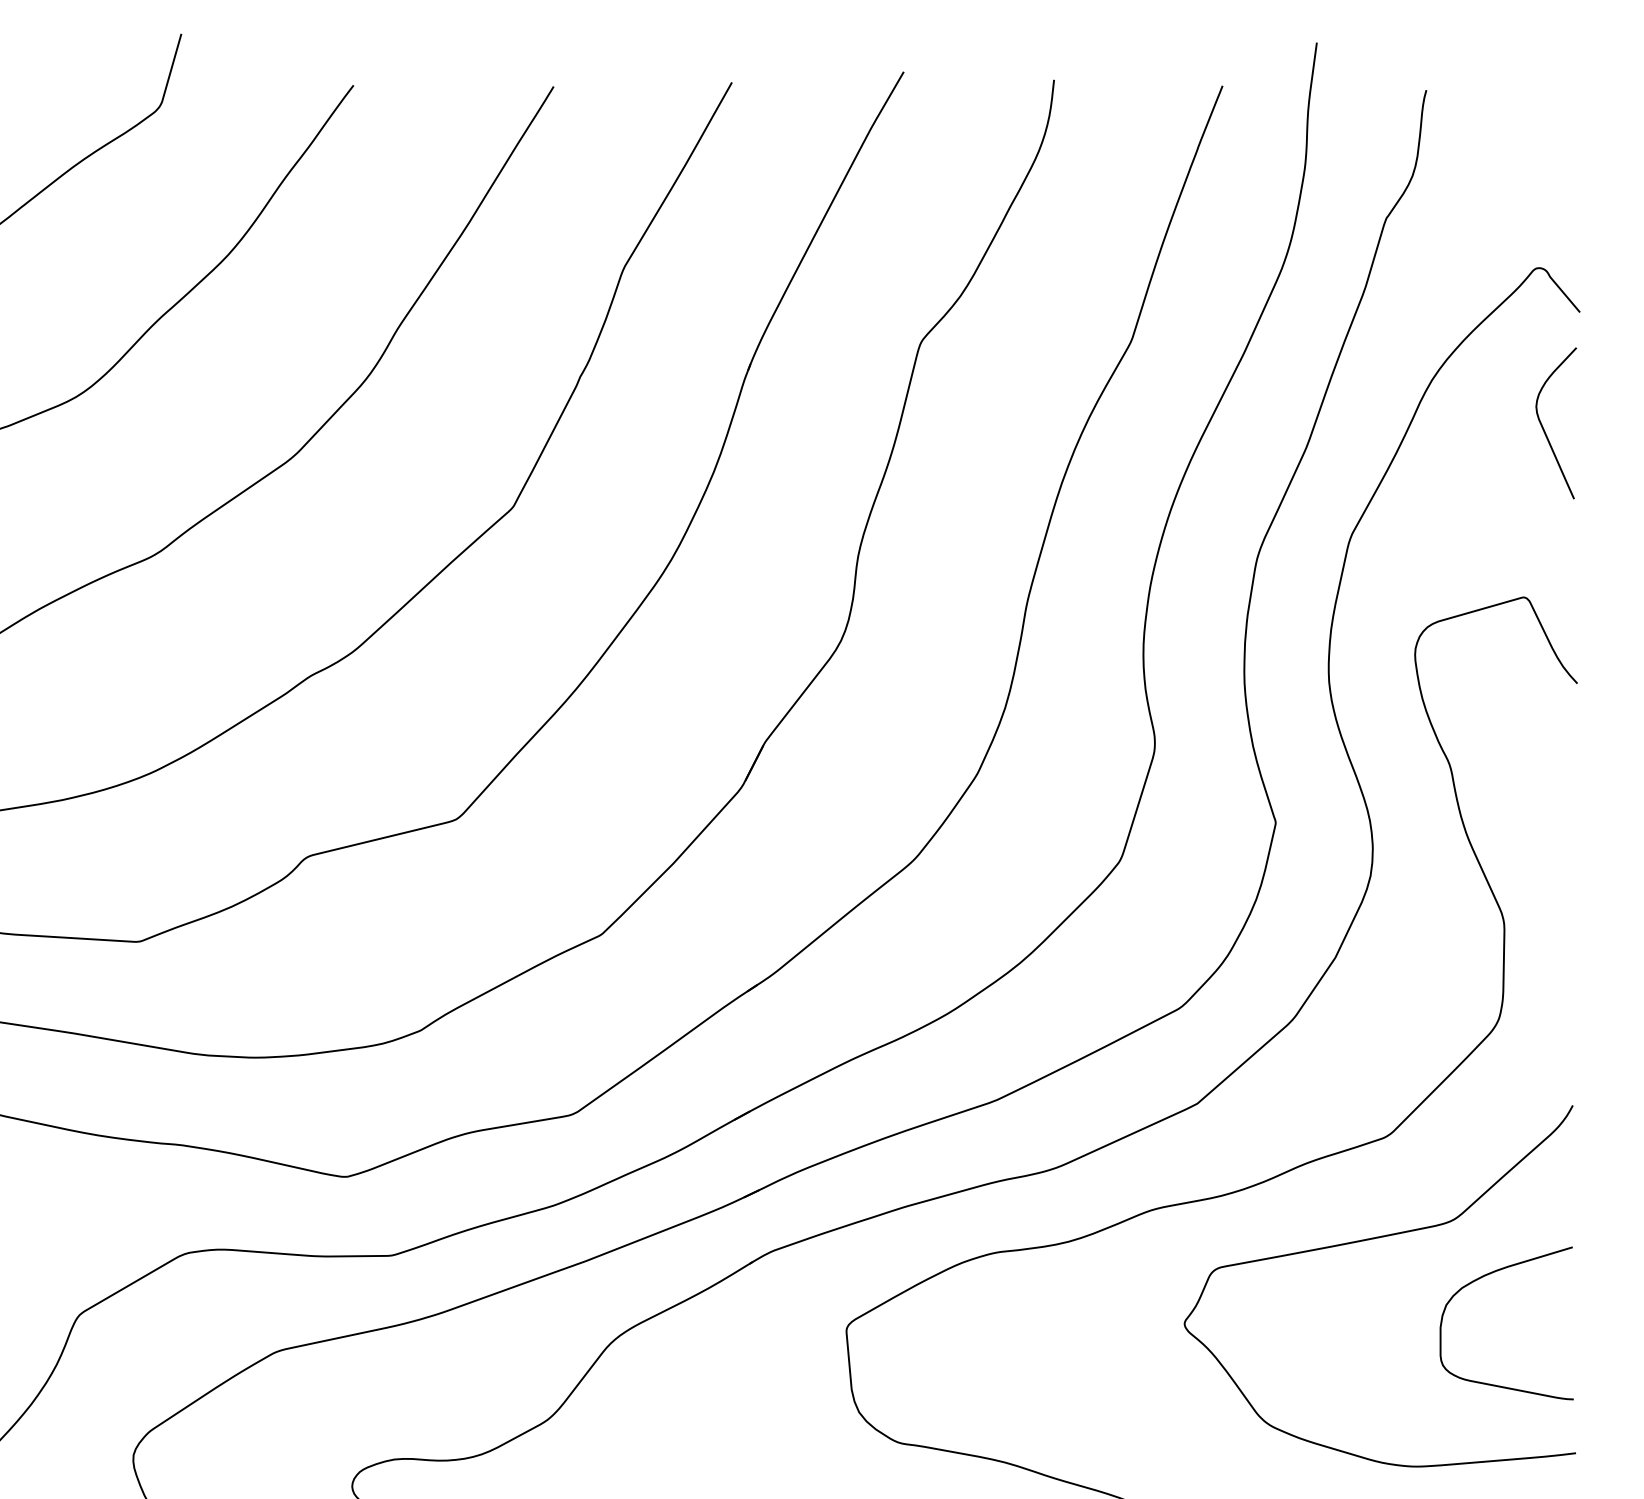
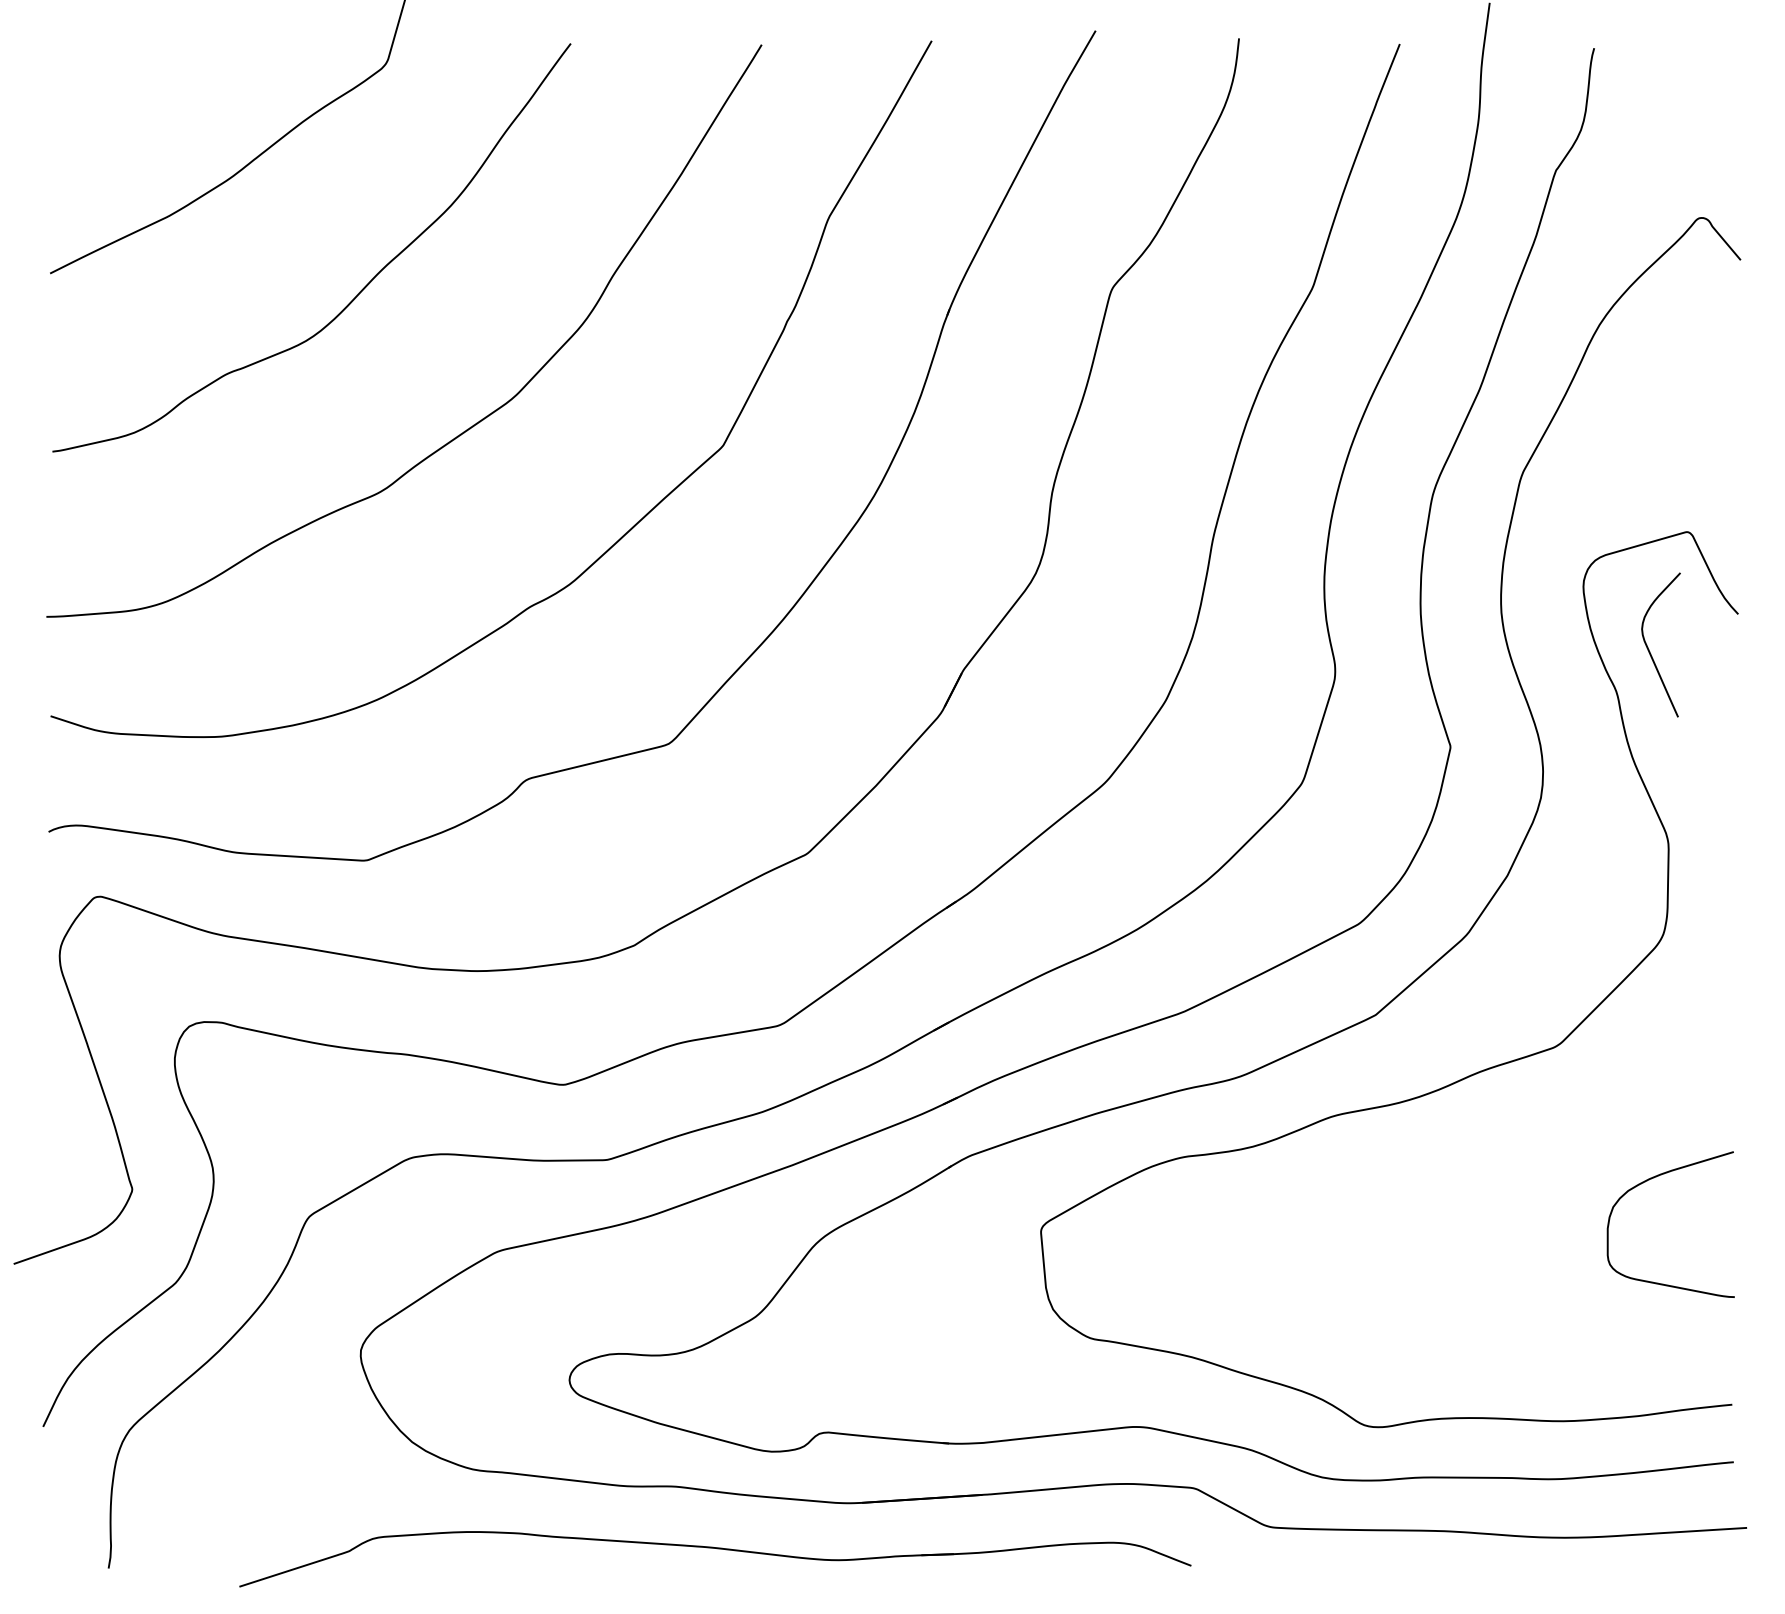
curve: (1544, 428) -> (1649, 649), moved
curve: (1370, 1240) -> (1540, 1145), removed

